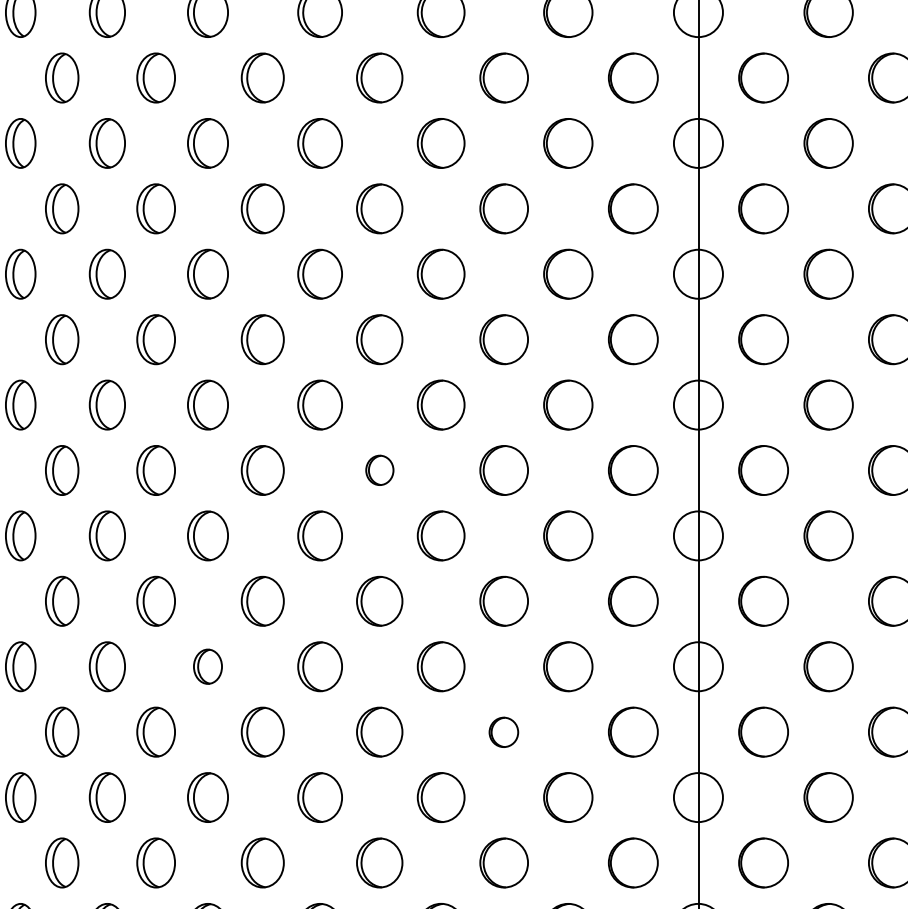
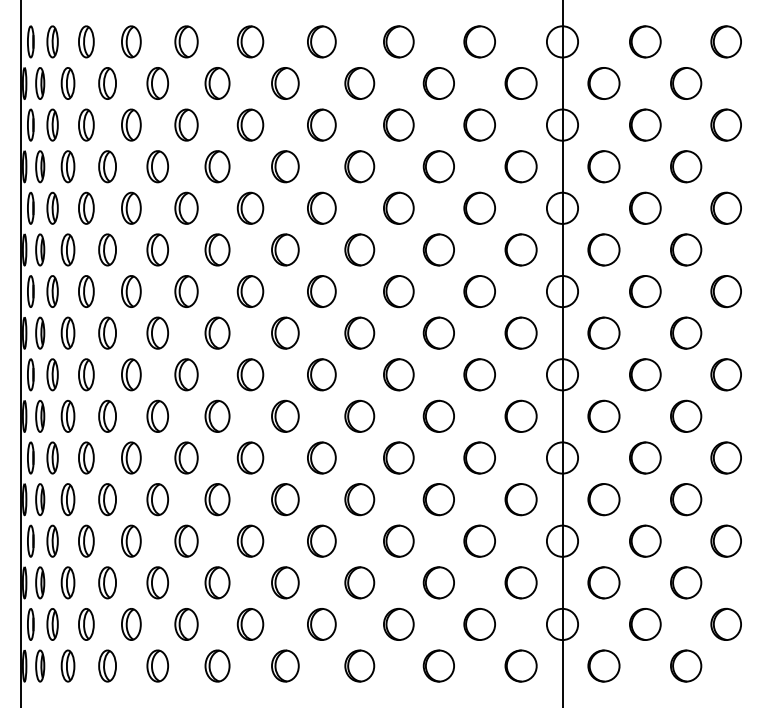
part: (379, 469) -> (359, 332), size x1.67
part: (207, 665) -> (250, 457), size x1.43
part: (503, 731) -> (438, 499), size x1.67

